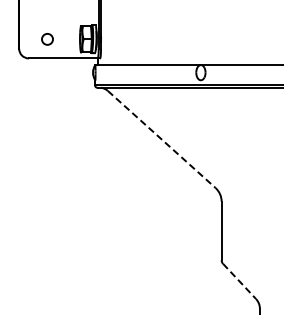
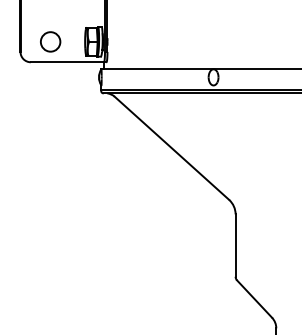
circle: (47, 39) -> (50, 42), size x1.67
line: (161, 139) -> (171, 148), dashed -> solid
line: (239, 281) -> (254, 299), dashed -> solid

